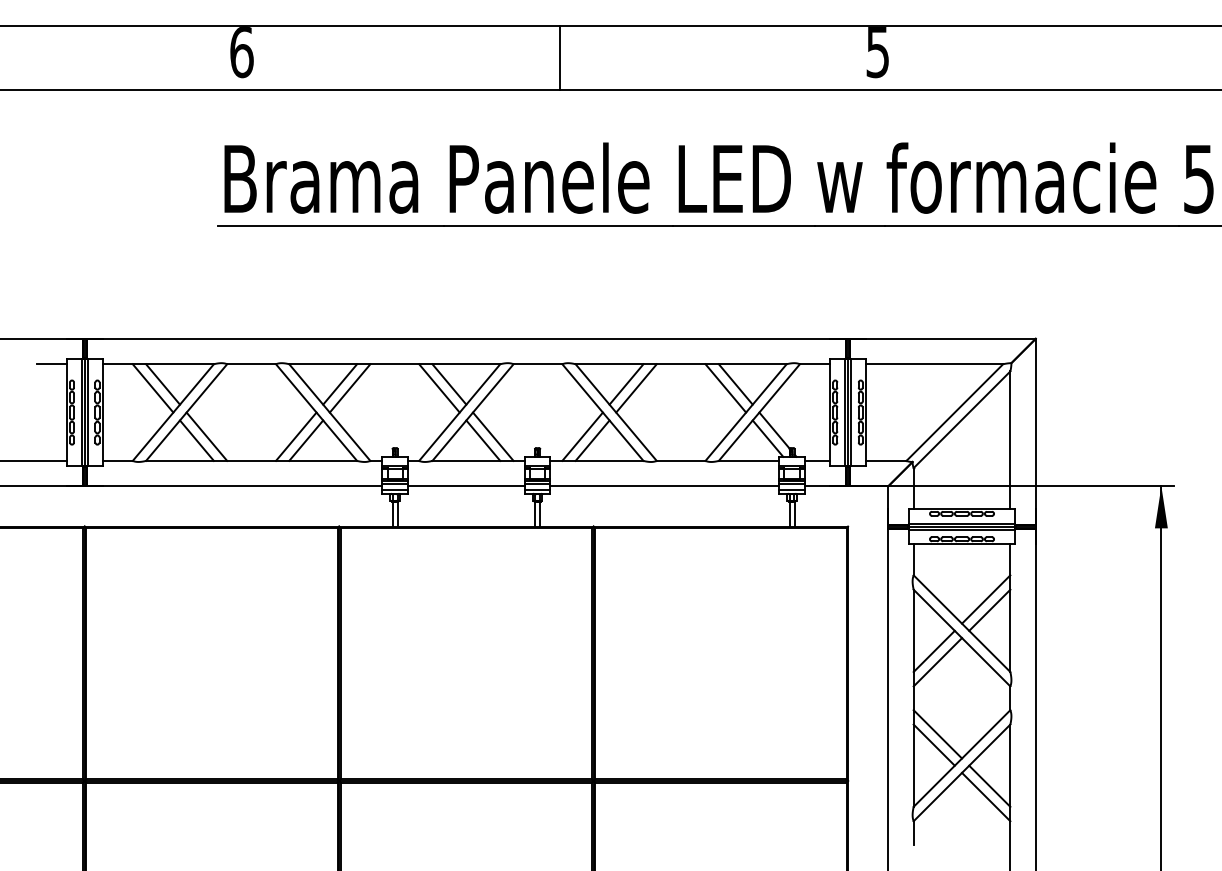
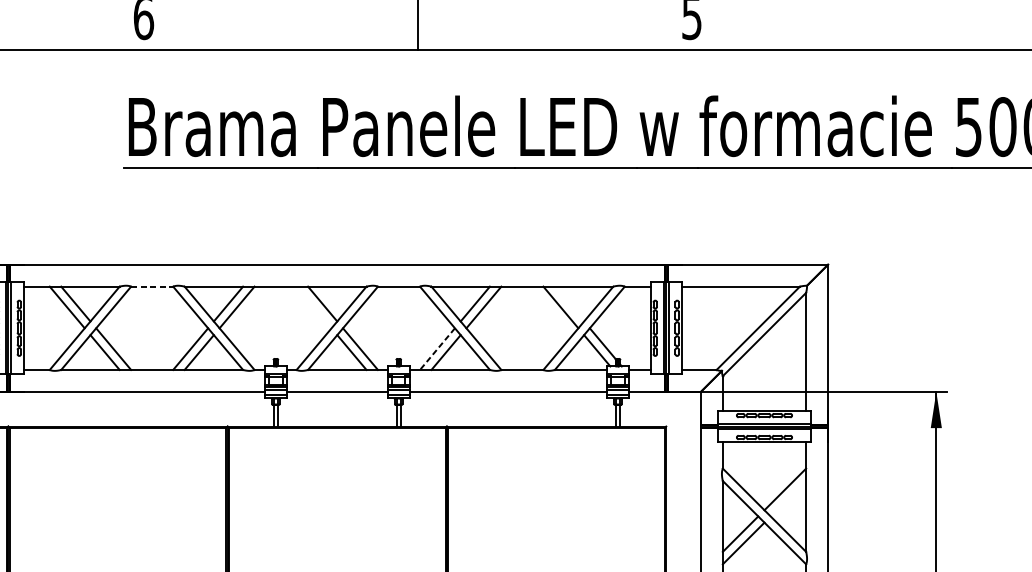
line: (252, 364) -> (152, 286), solid -> dashed
line: (735, 384) -> (569, 304), removed
line: (439, 388) -> (314, 307), removed
line: (582, 436) -> (437, 348), solid -> dashed
line: (989, 609) -> (788, 498), removed

